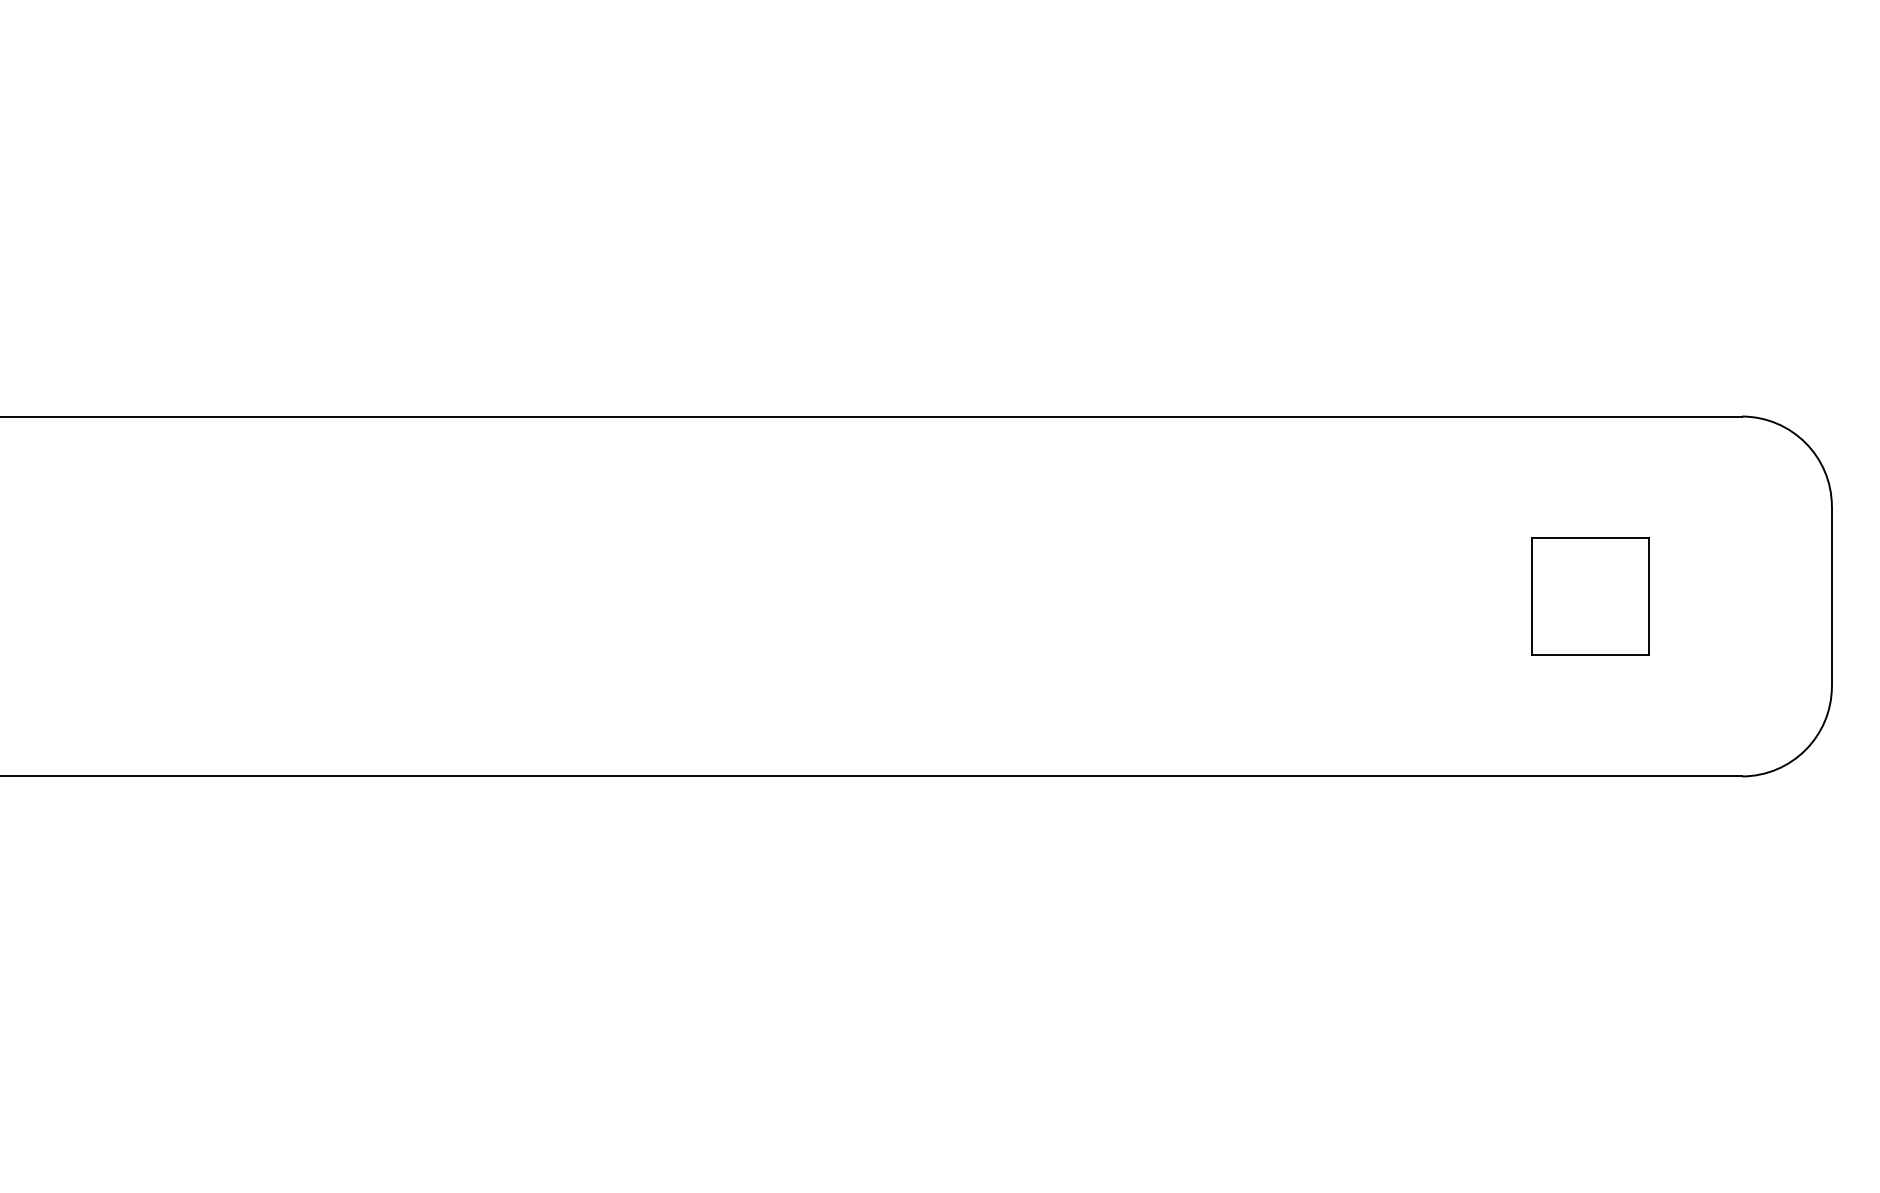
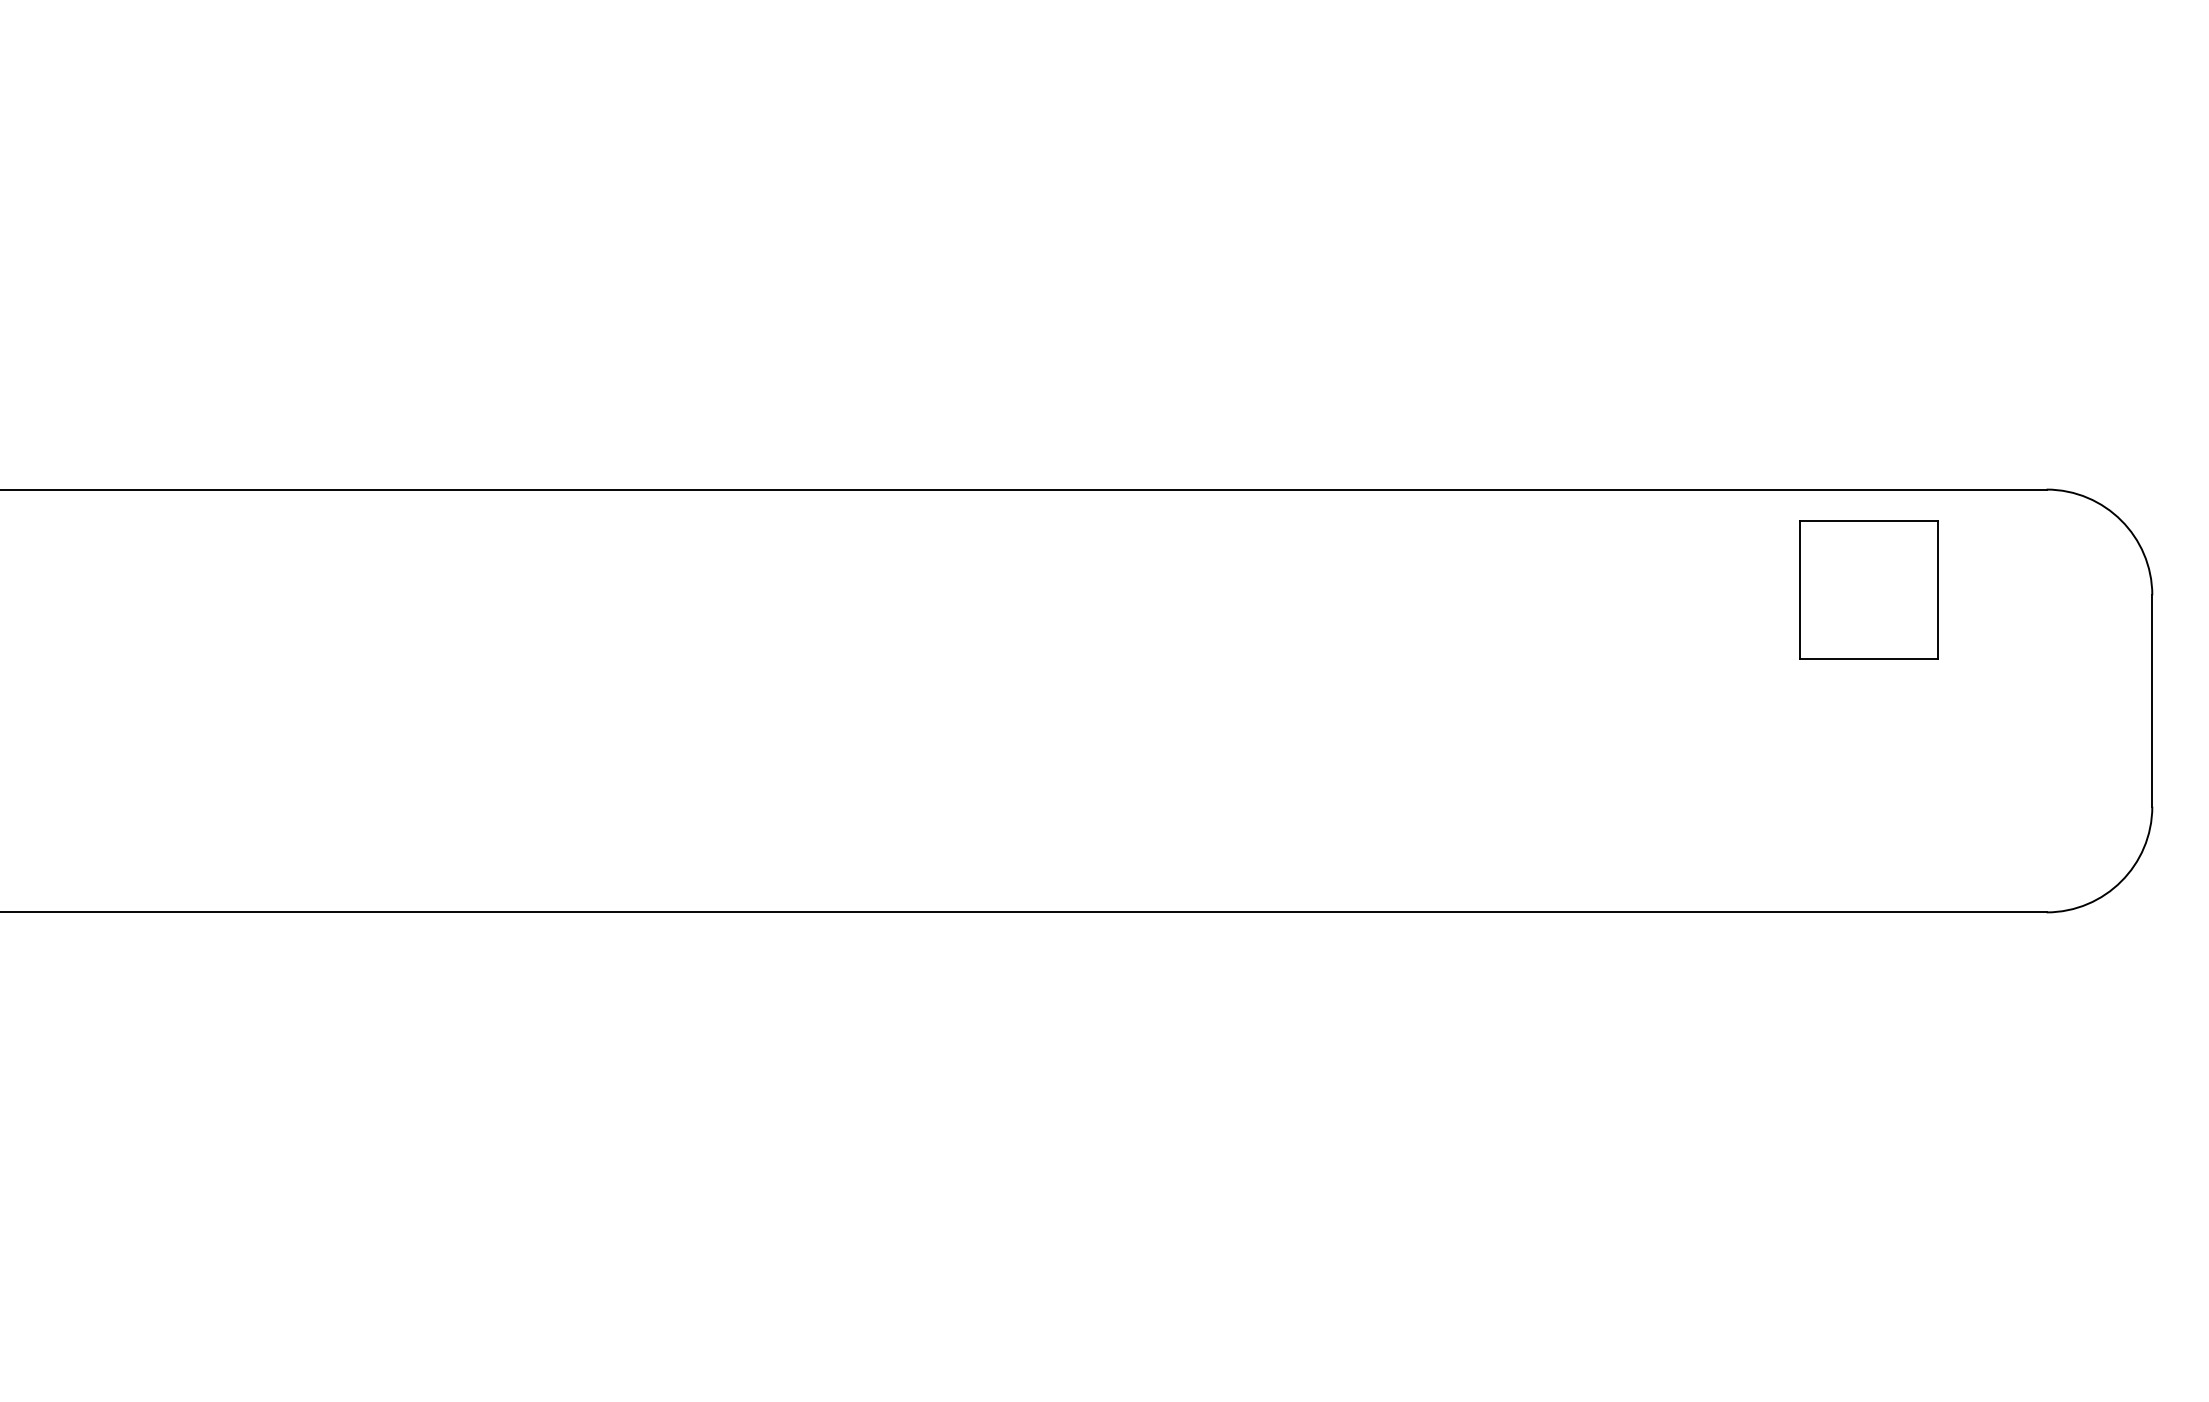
part: (1590, 596) -> (1868, 589), moved

